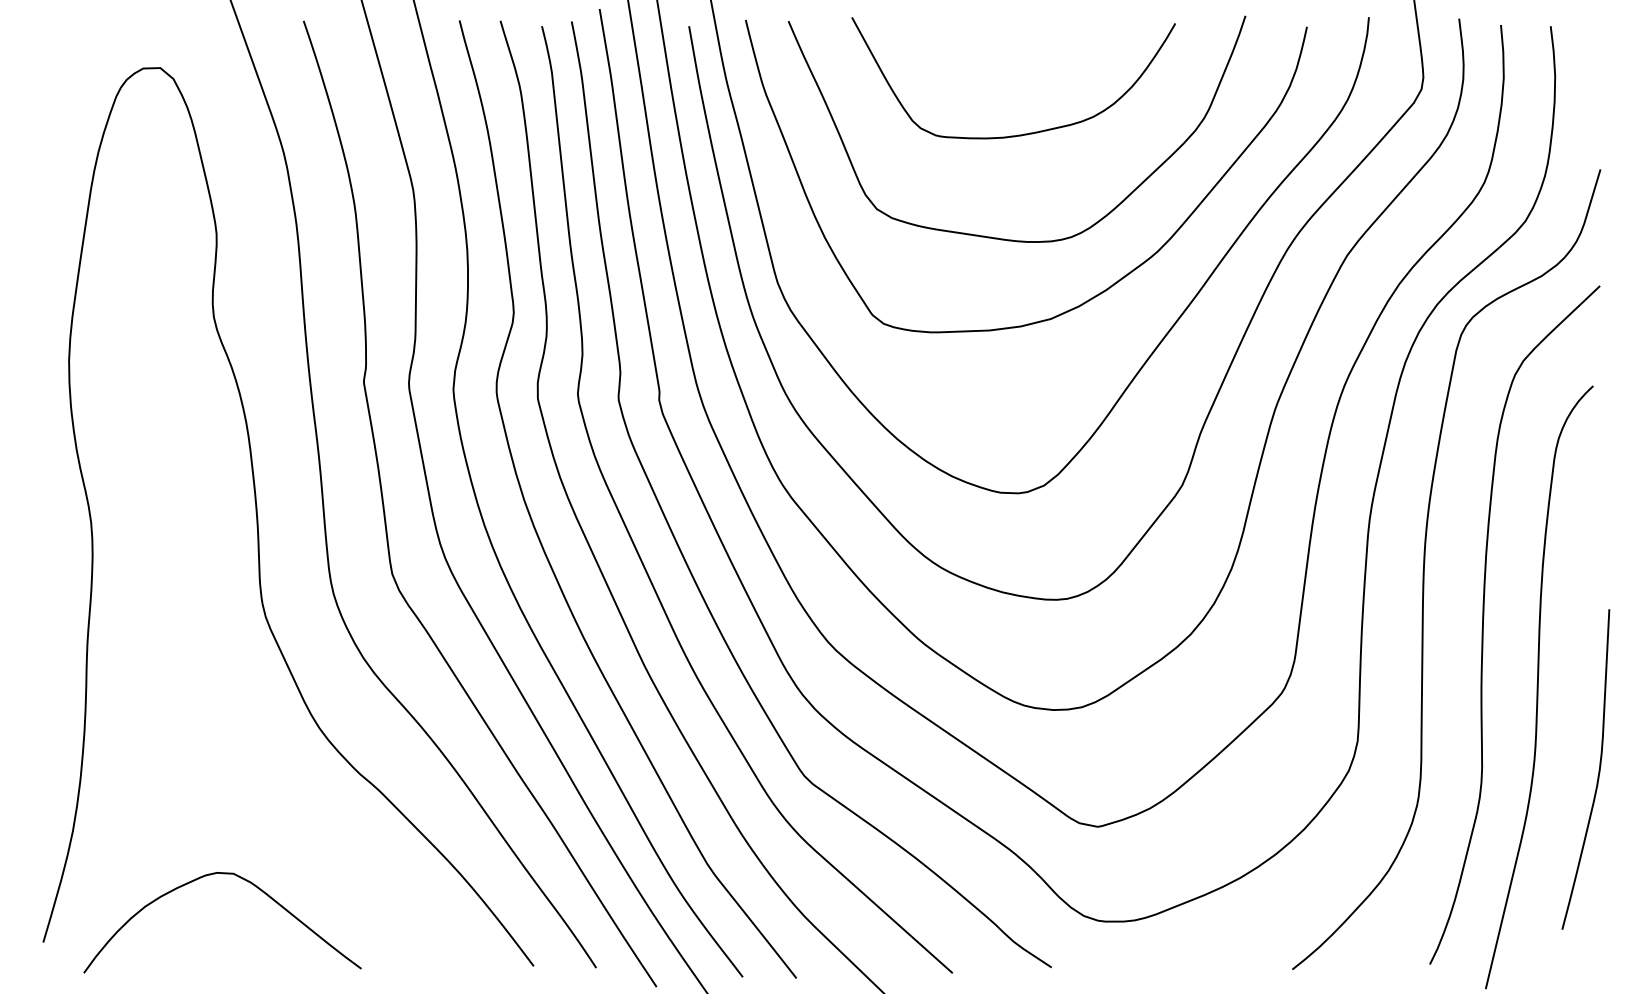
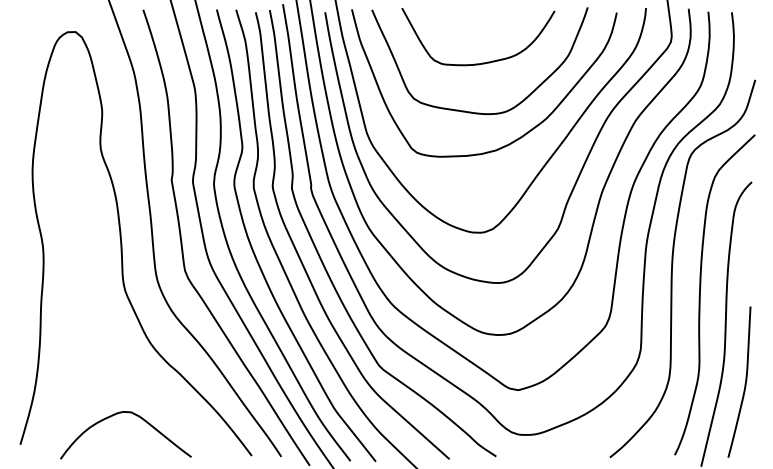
curve: (1596, 772) -> (744, 383), moved
curve: (244, 882) -> (136, 416), moved

